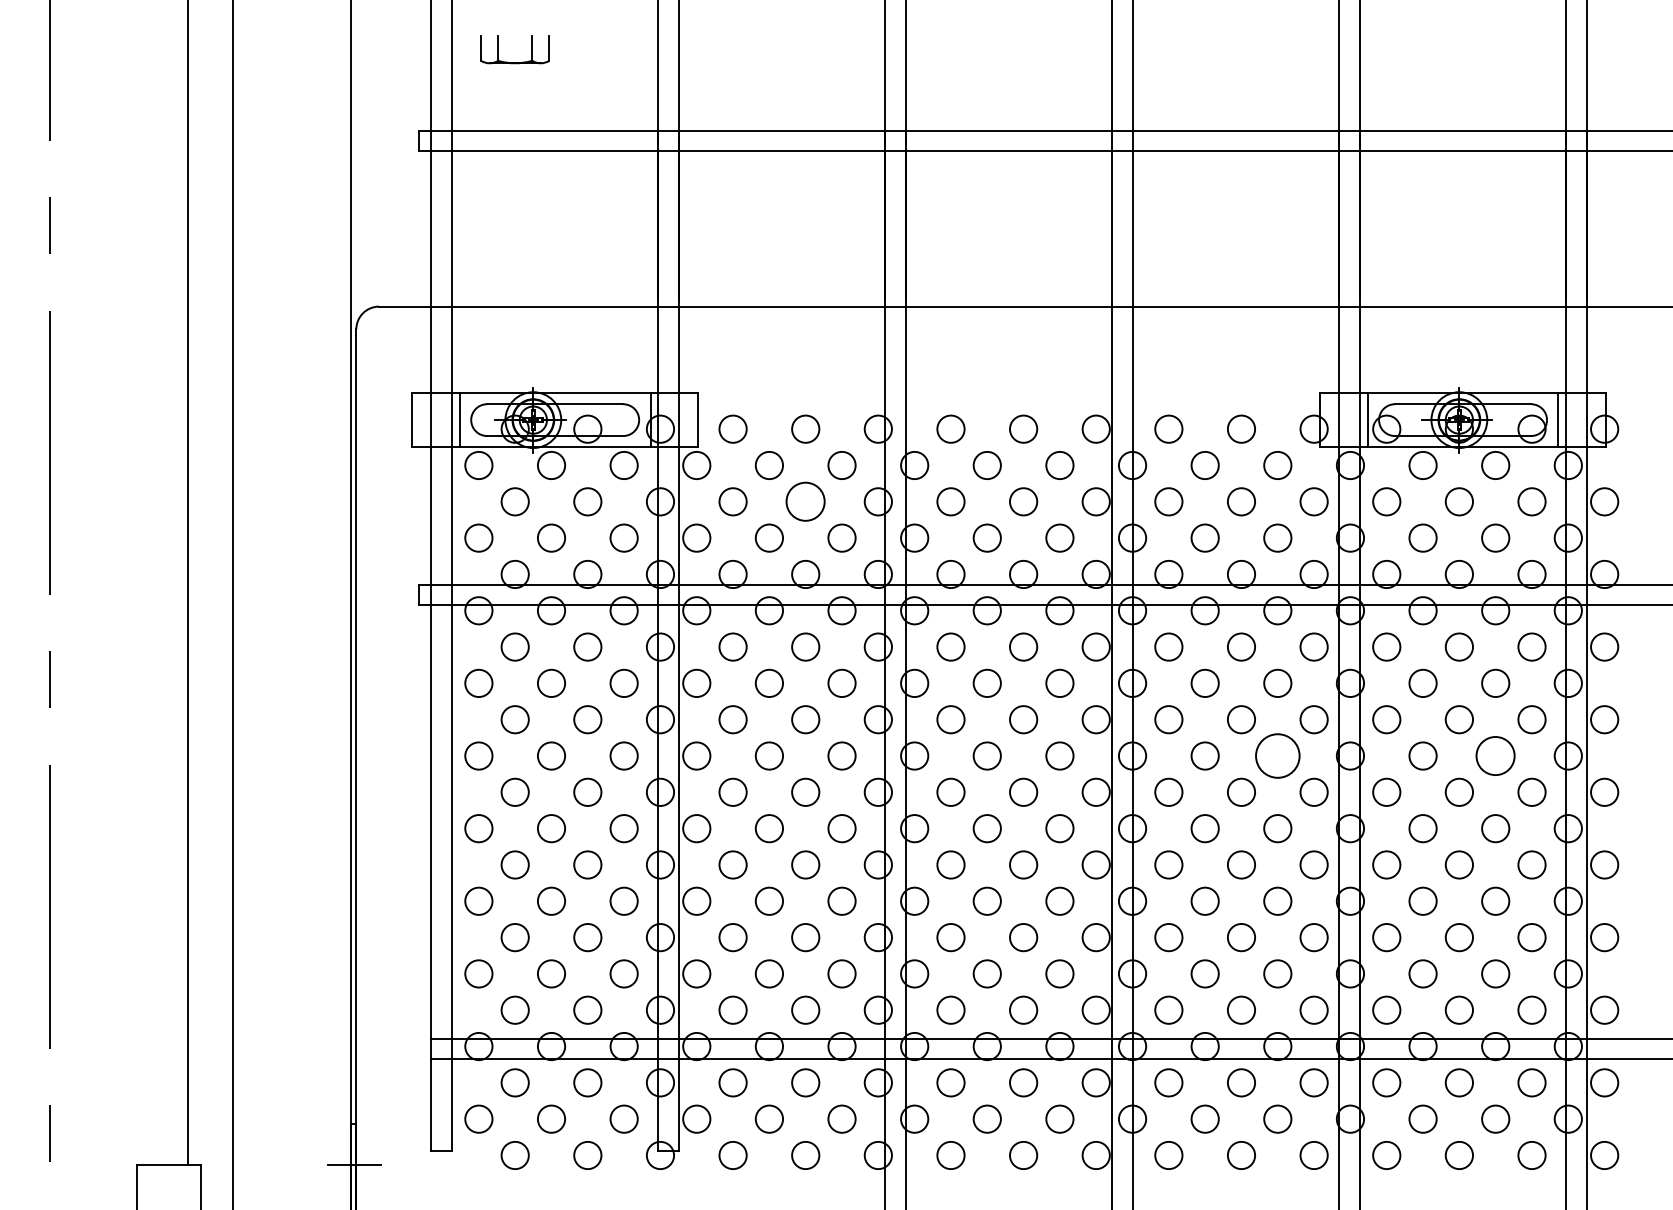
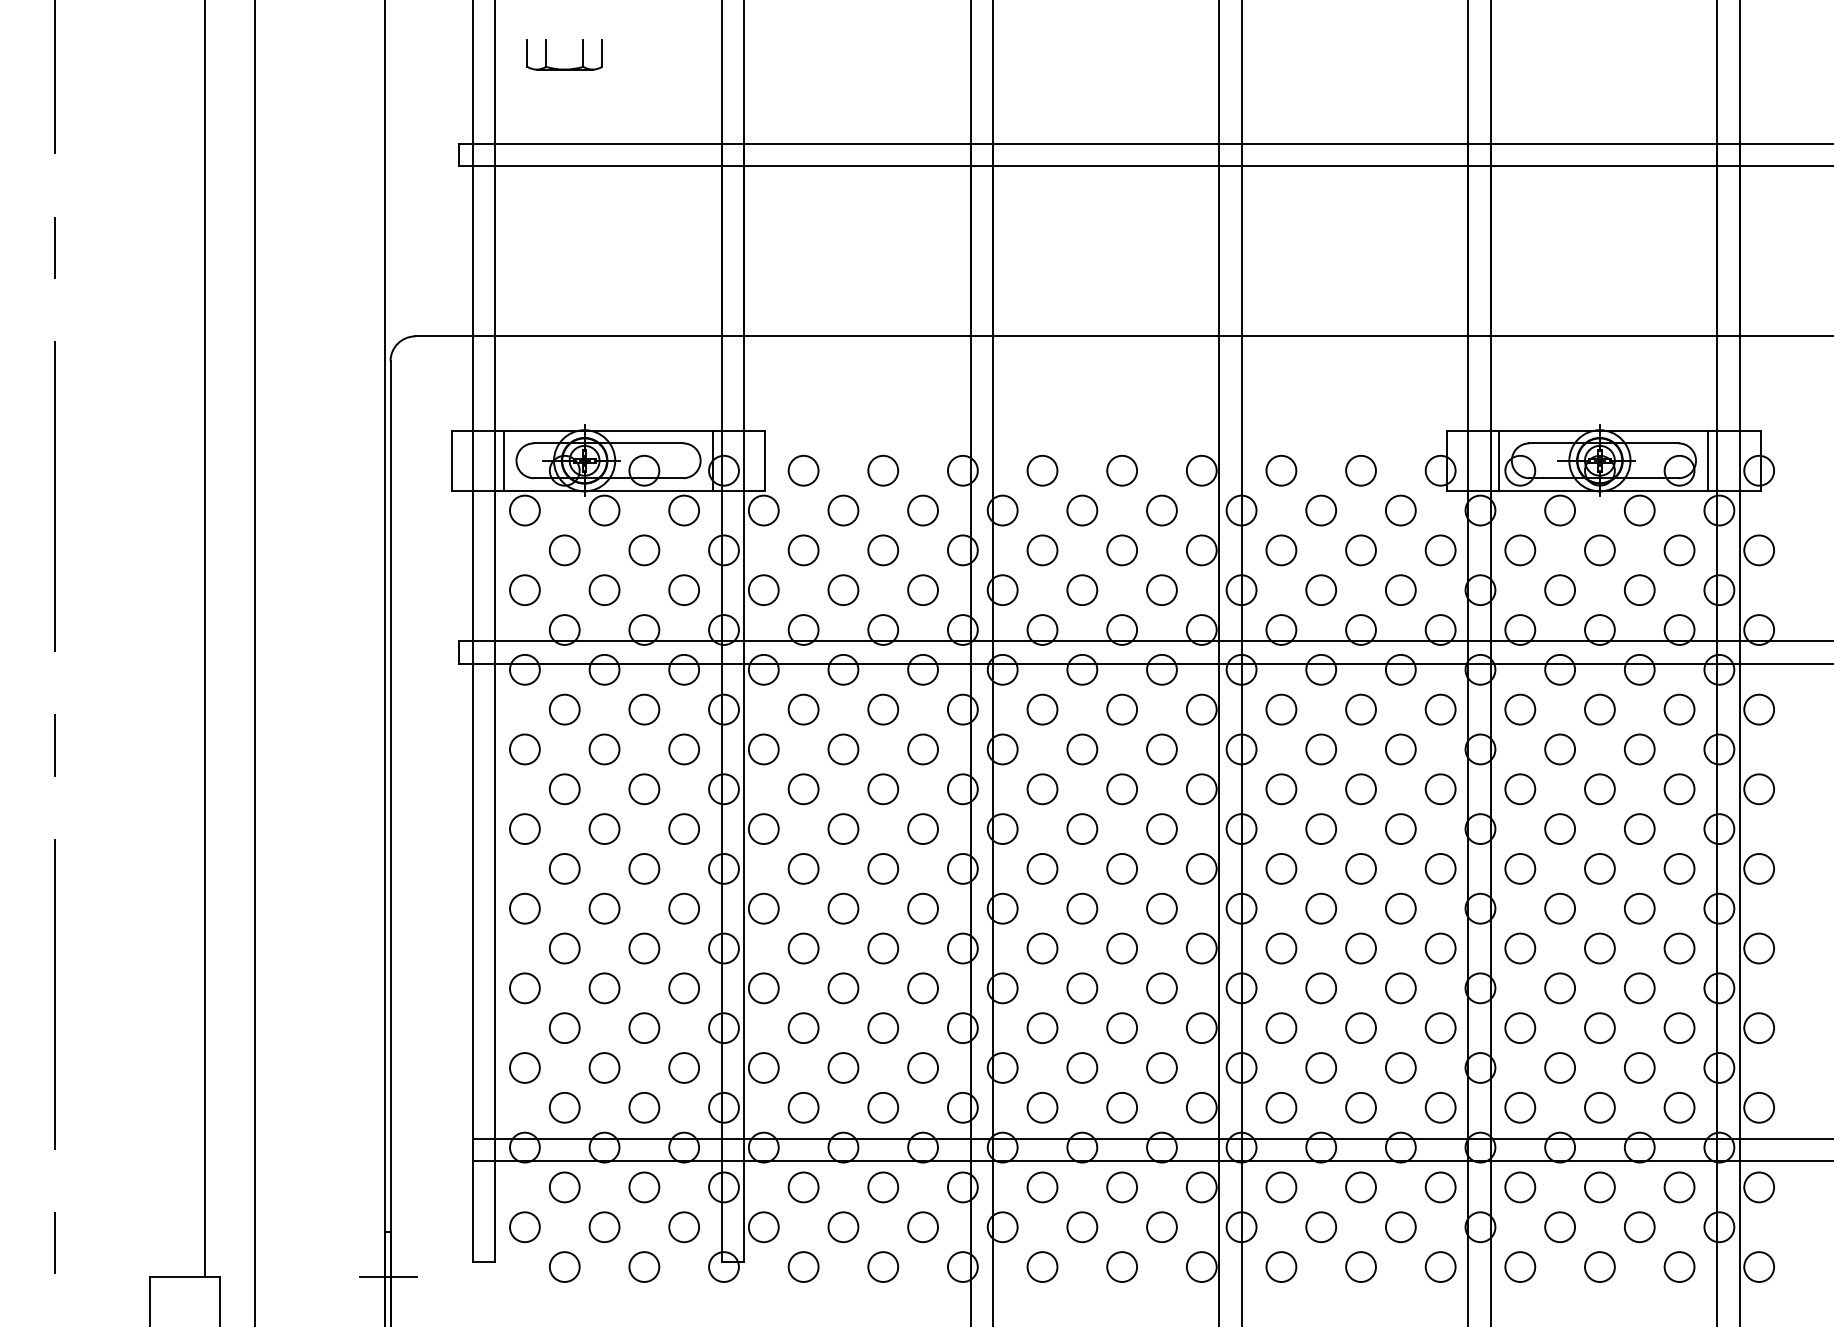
circle: (805, 501) -> (883, 550), size x0.71
circle: (1277, 755) -> (1400, 828), size x0.62
circle: (1495, 755) -> (1639, 828), size x0.71

